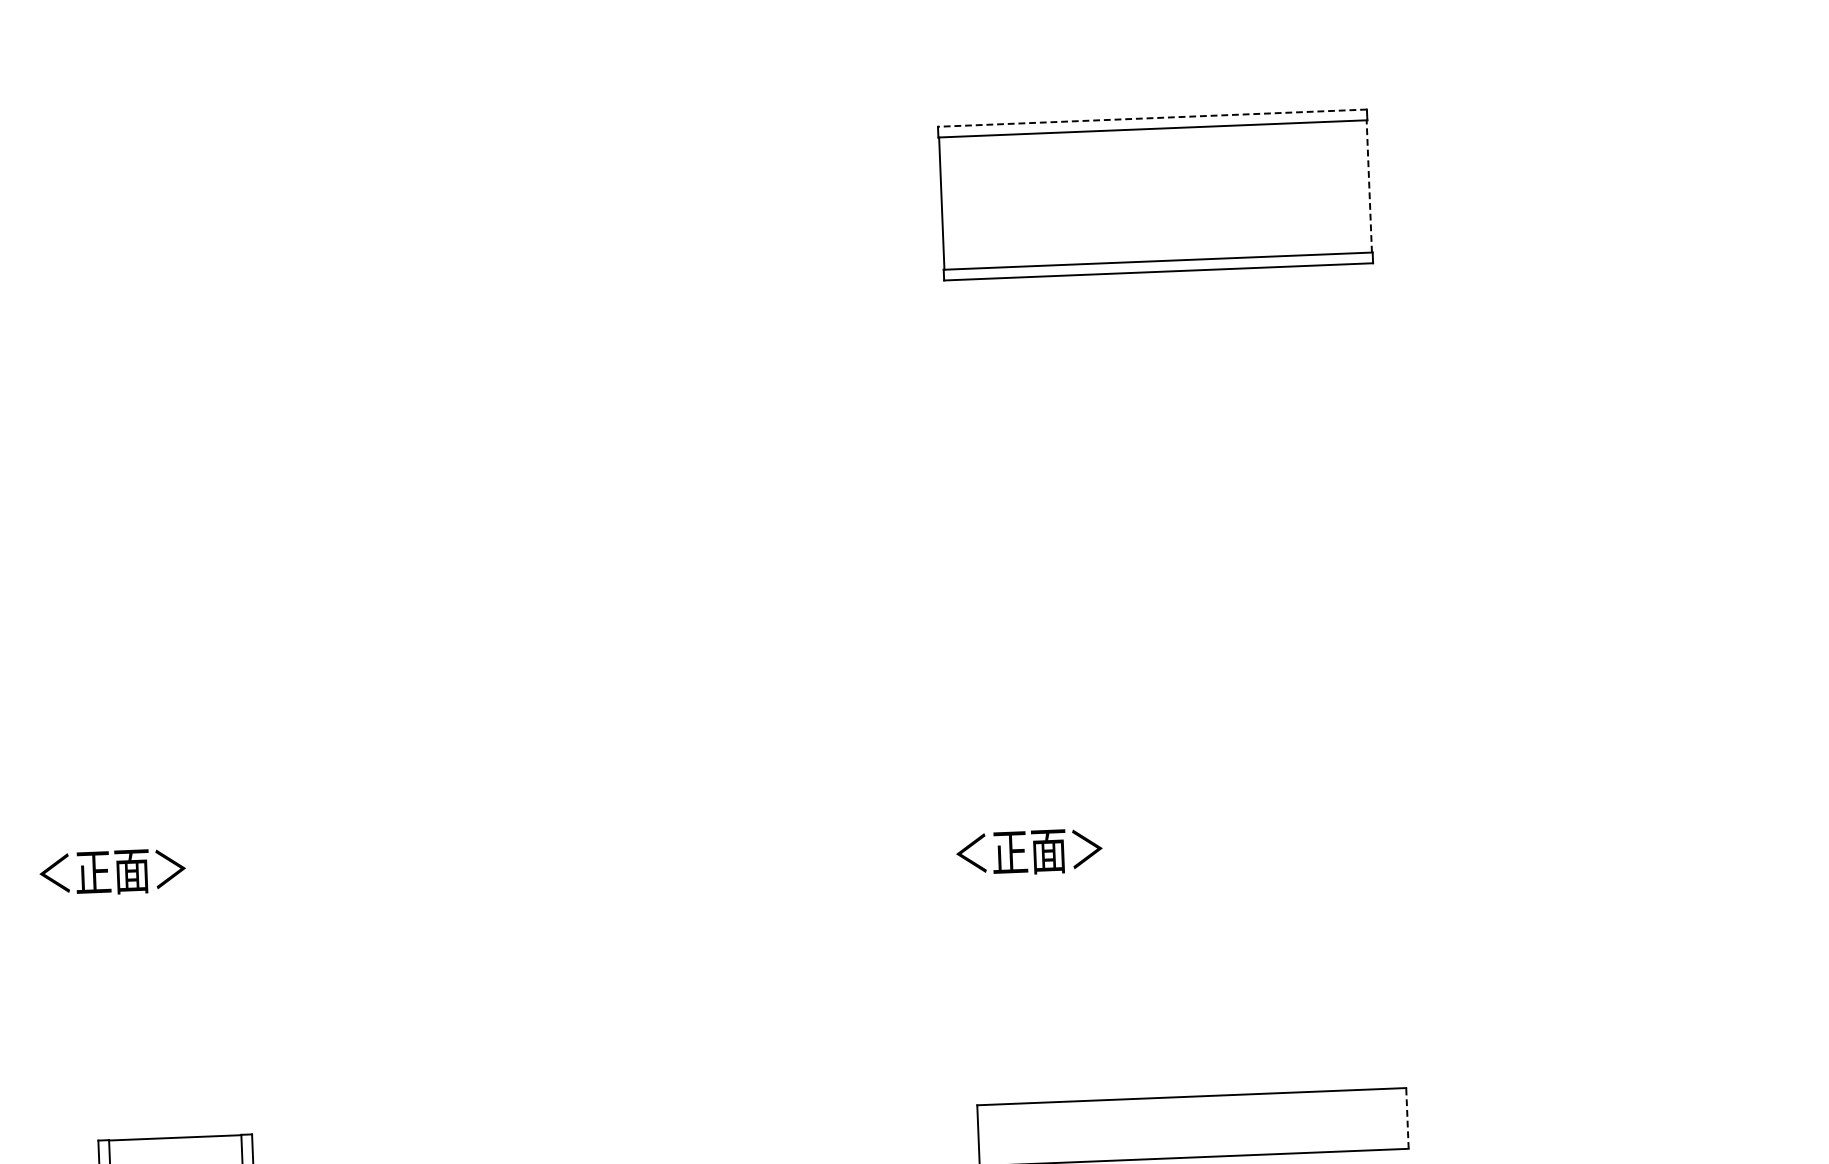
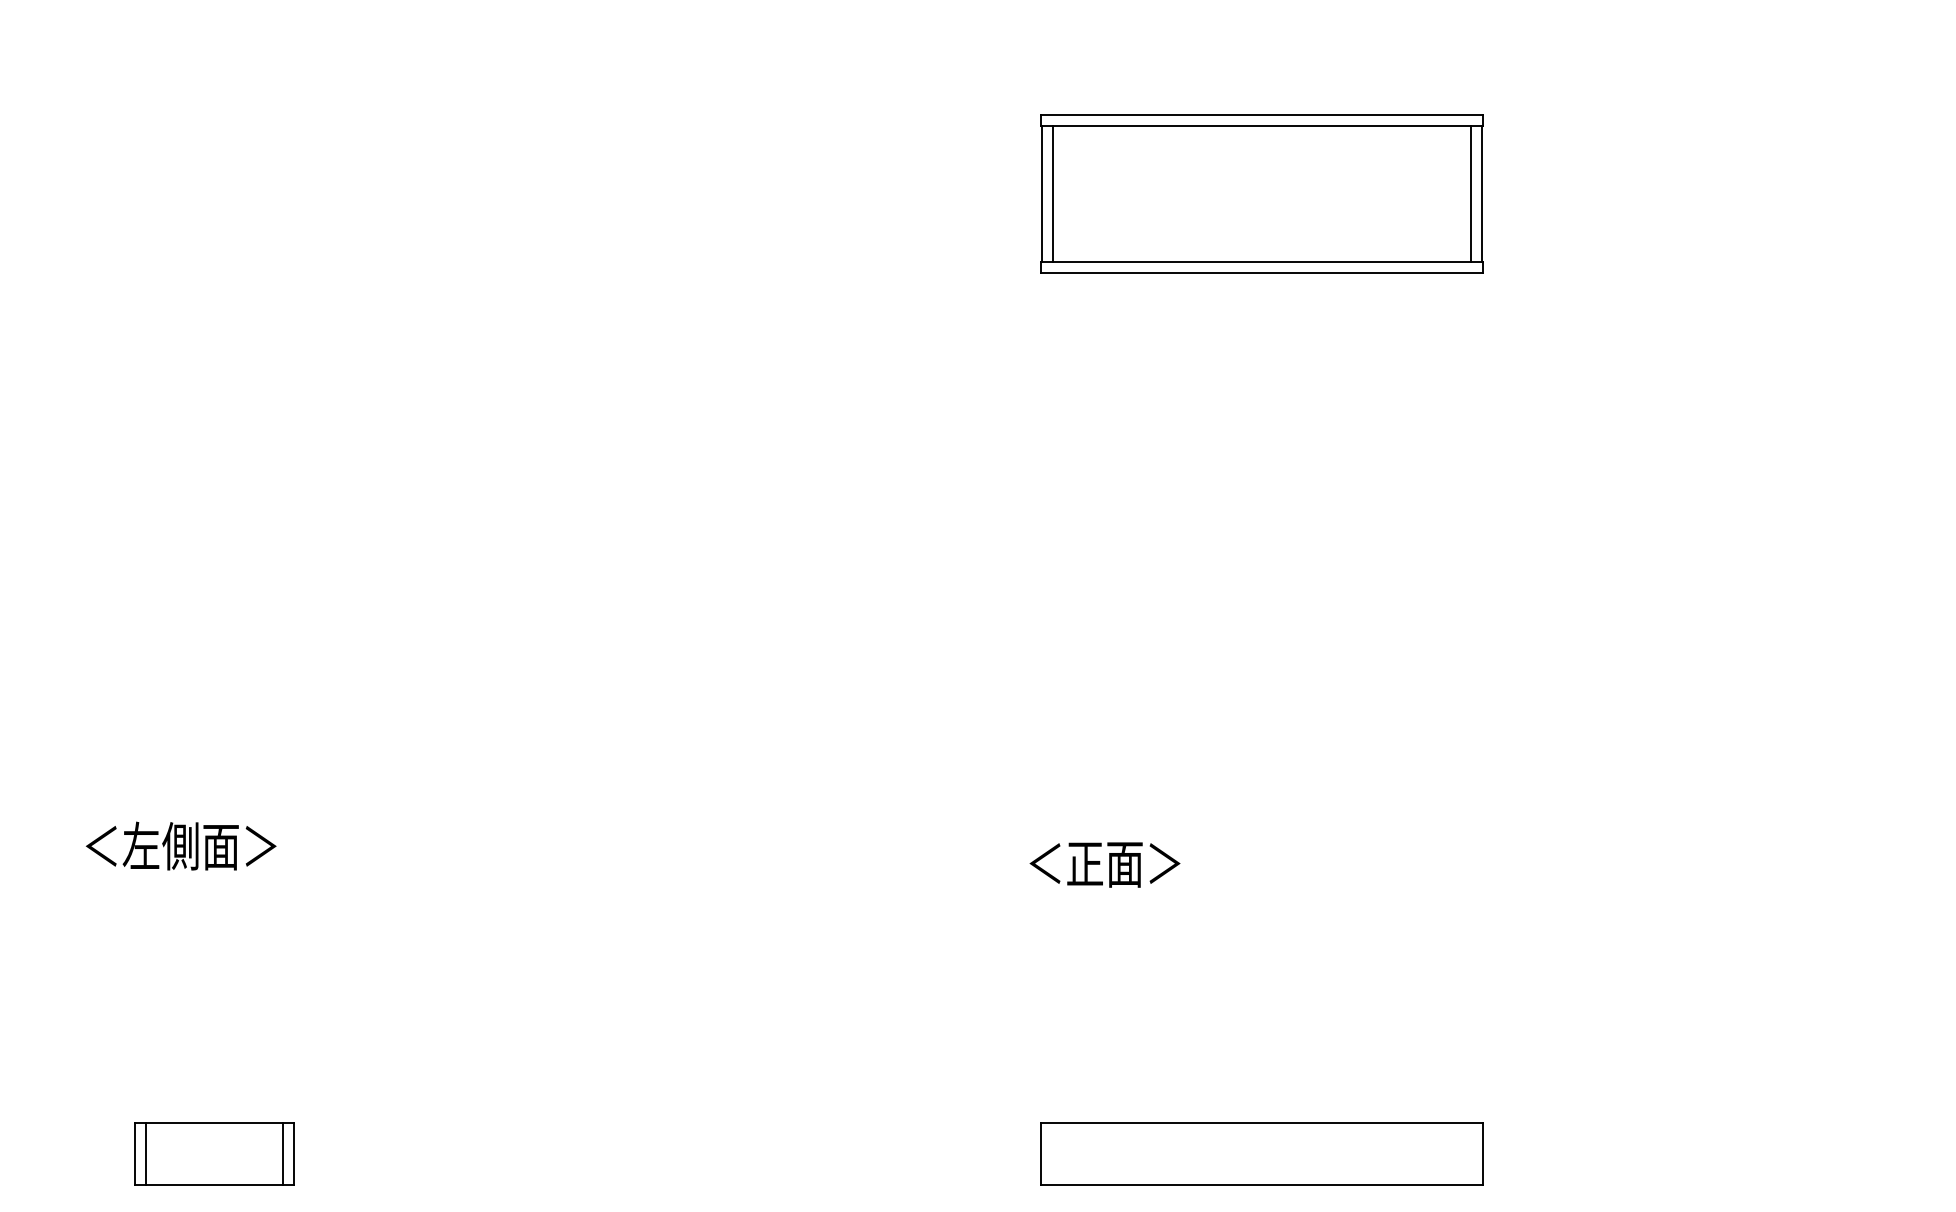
line: (1152, 118) -> (1261, 114), dashed -> solid
line: (1359, 186) -> (1471, 193), added
line: (1369, 186) -> (1482, 193), dashed -> solid
line: (952, 202) -> (1052, 193), added
text: (149, 869) -> (199, 845), ＜正面＞ -> ＜左側面＞
line: (1407, 1117) -> (1482, 1153), dashed -> solid

